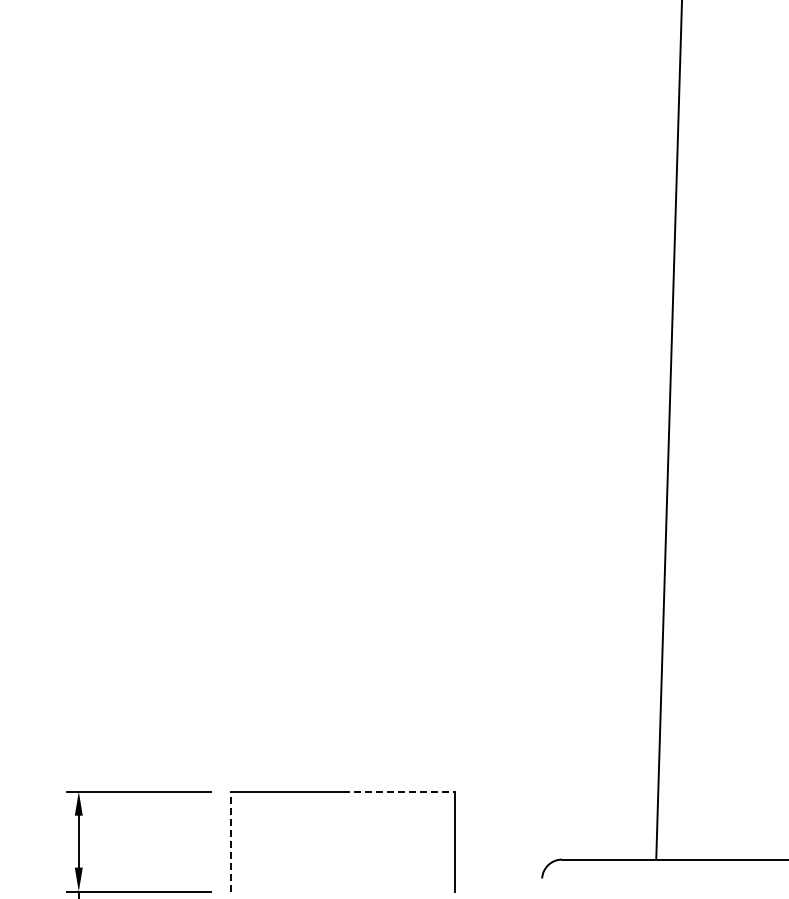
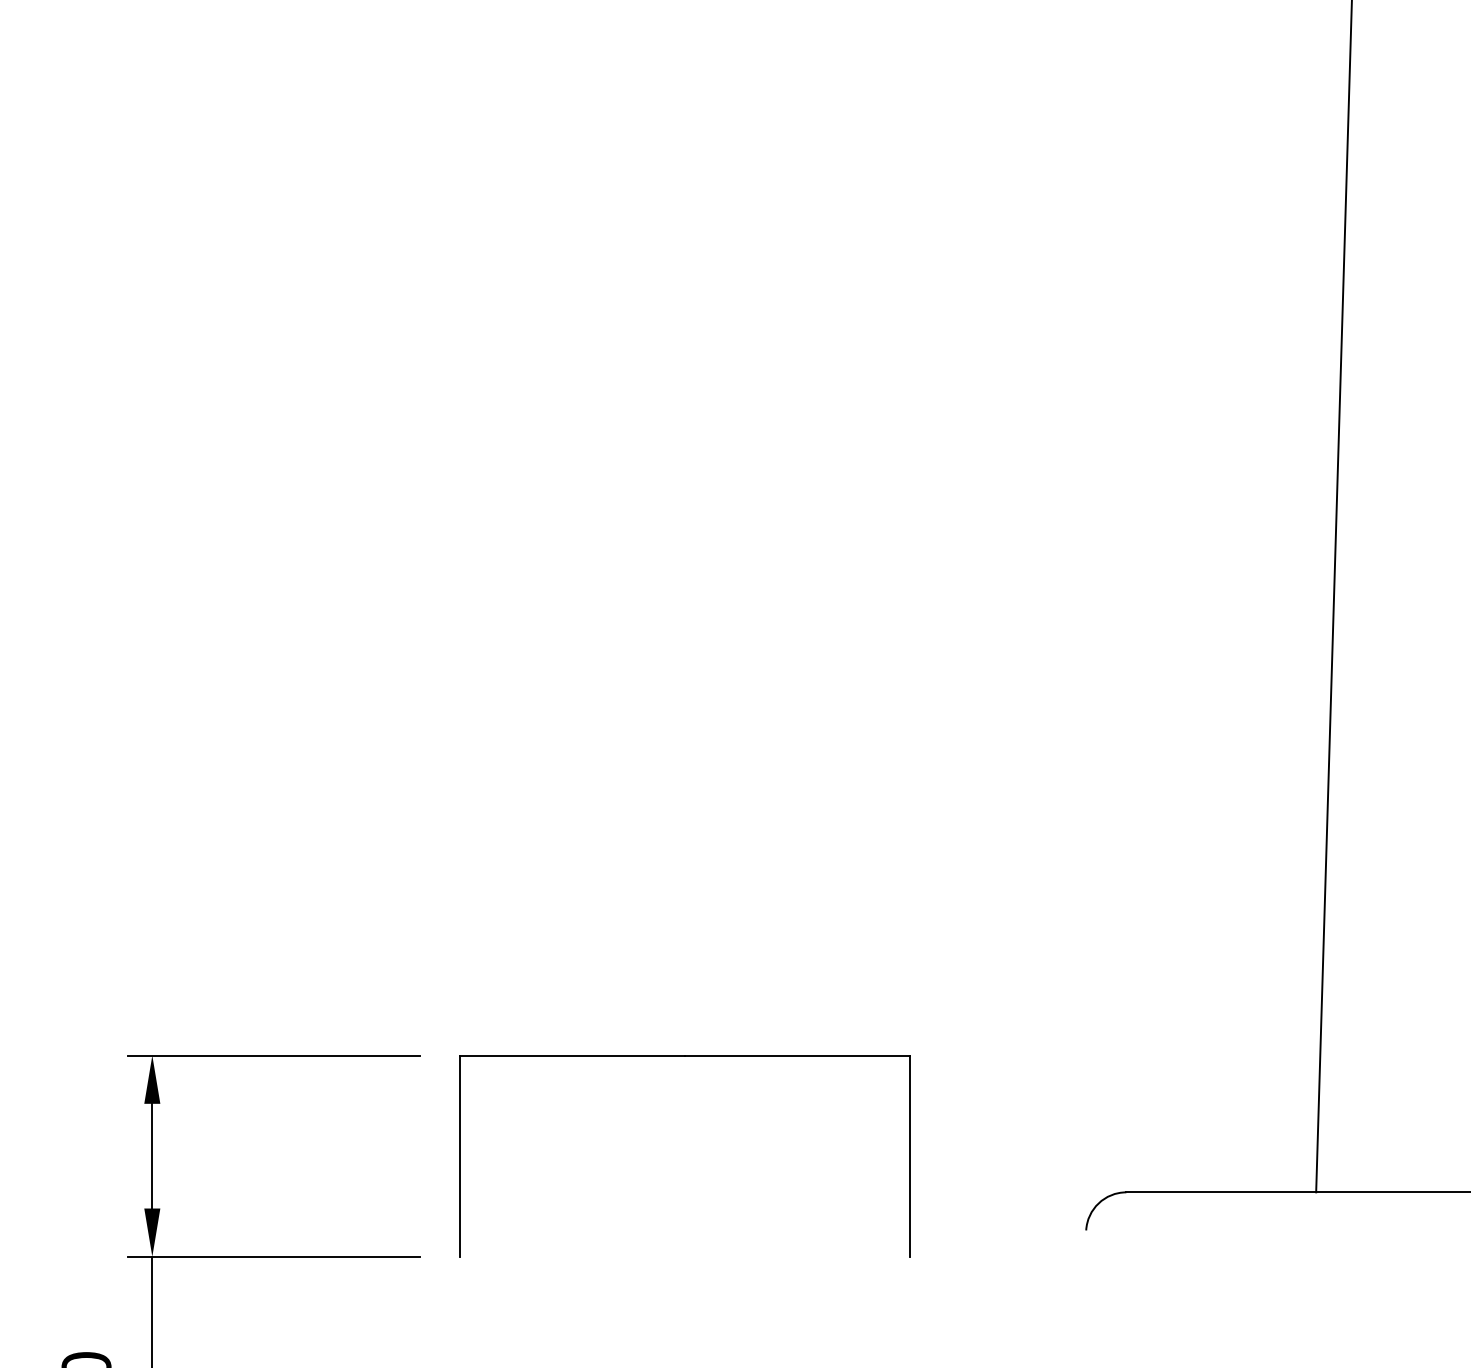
line: (398, 791) -> (796, 1055), dashed -> solid
line: (231, 841) -> (460, 1155), dashed -> solid

